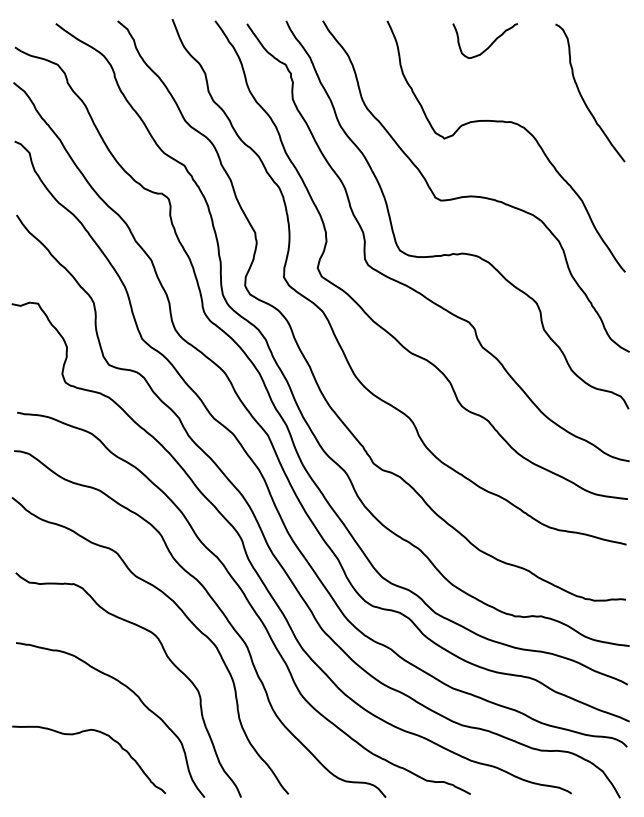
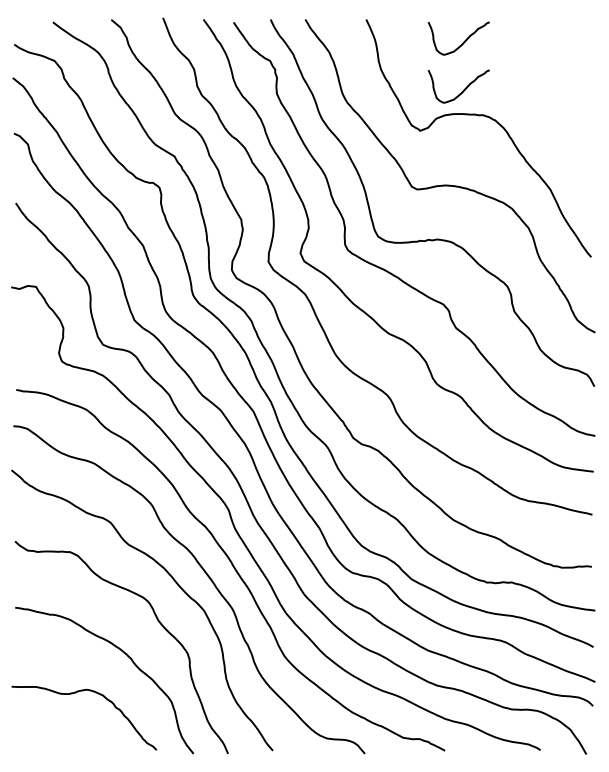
curve: (489, 95) -> (462, 90), added
curve: (583, 97) -> (551, 91), removed

